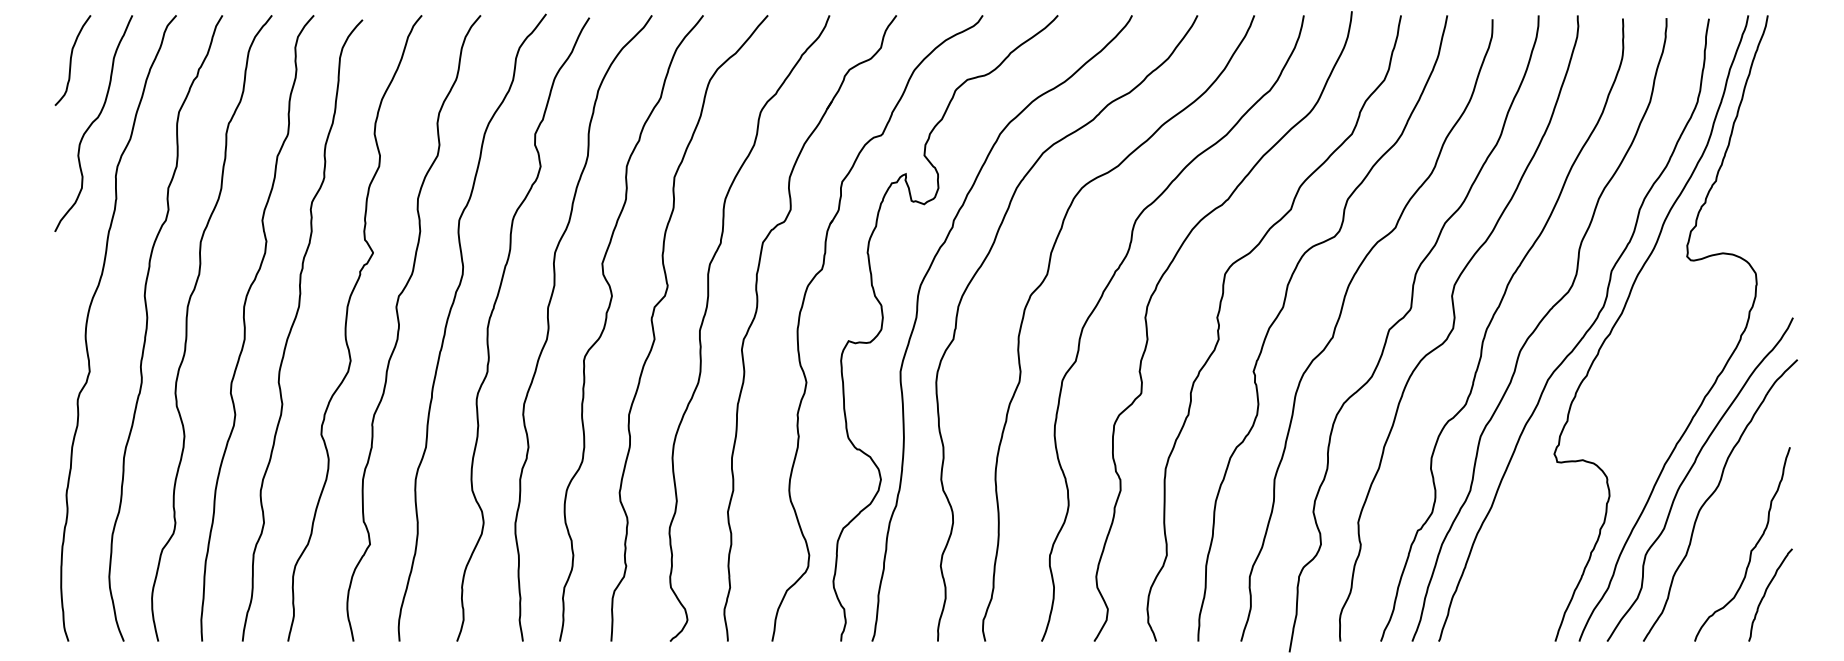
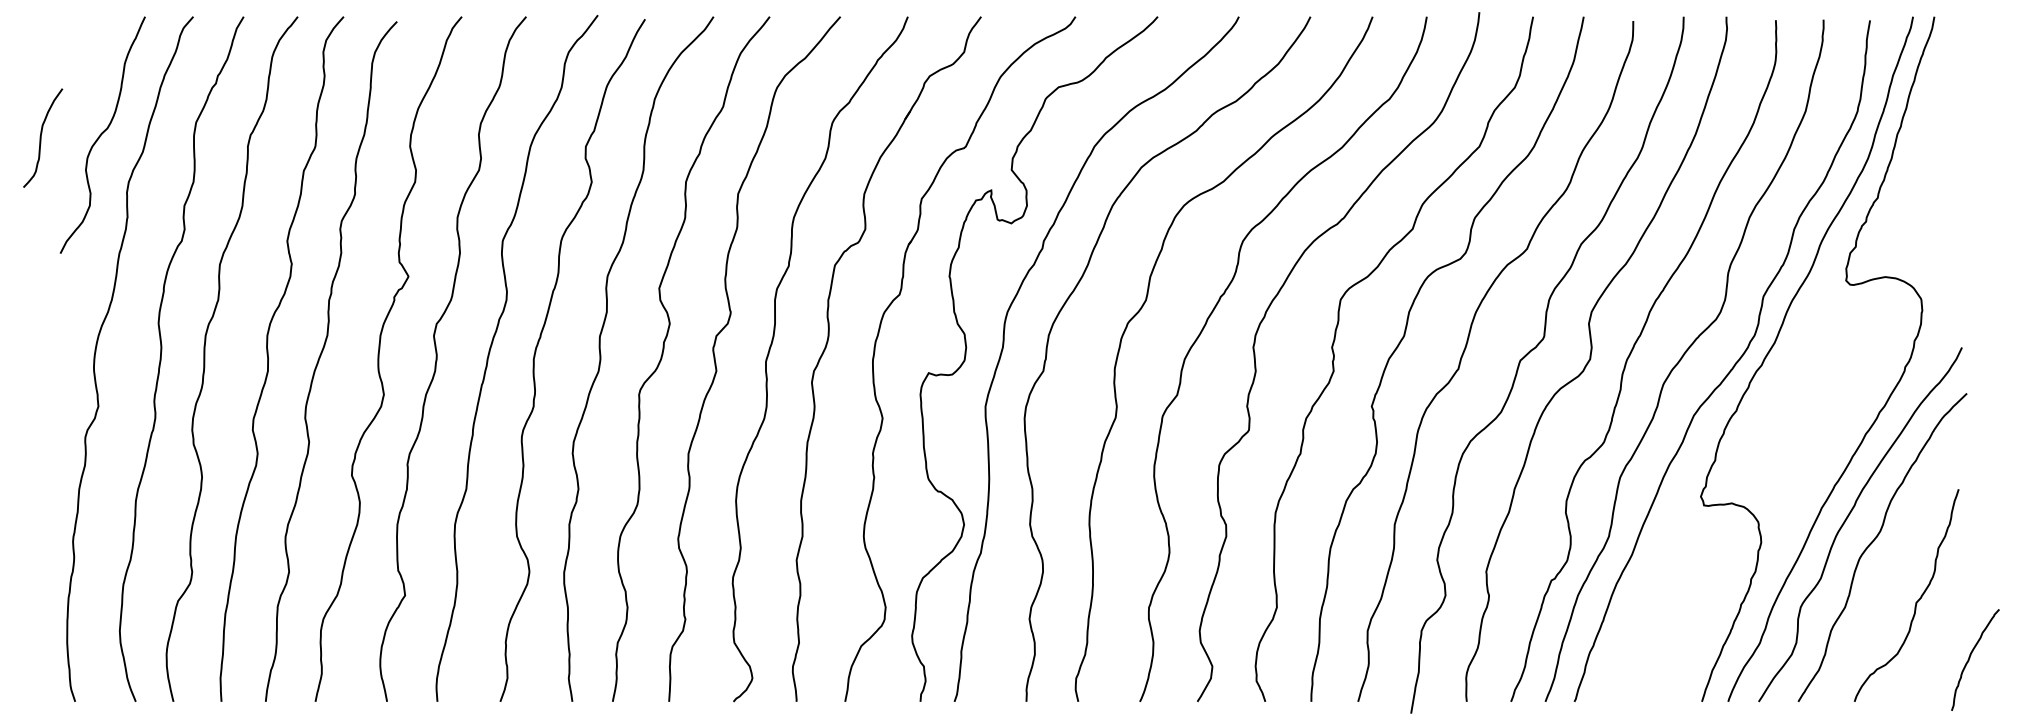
curve: (71, 59) -> (41, 137), moved
curve: (1766, 593) -> (1970, 658), moved

